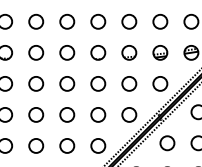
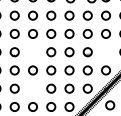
circle: (35, 53) -> (32, 52), removed
part: (159, 53) -> (105, 52), removed
circle: (35, 114) -> (32, 88), removed

